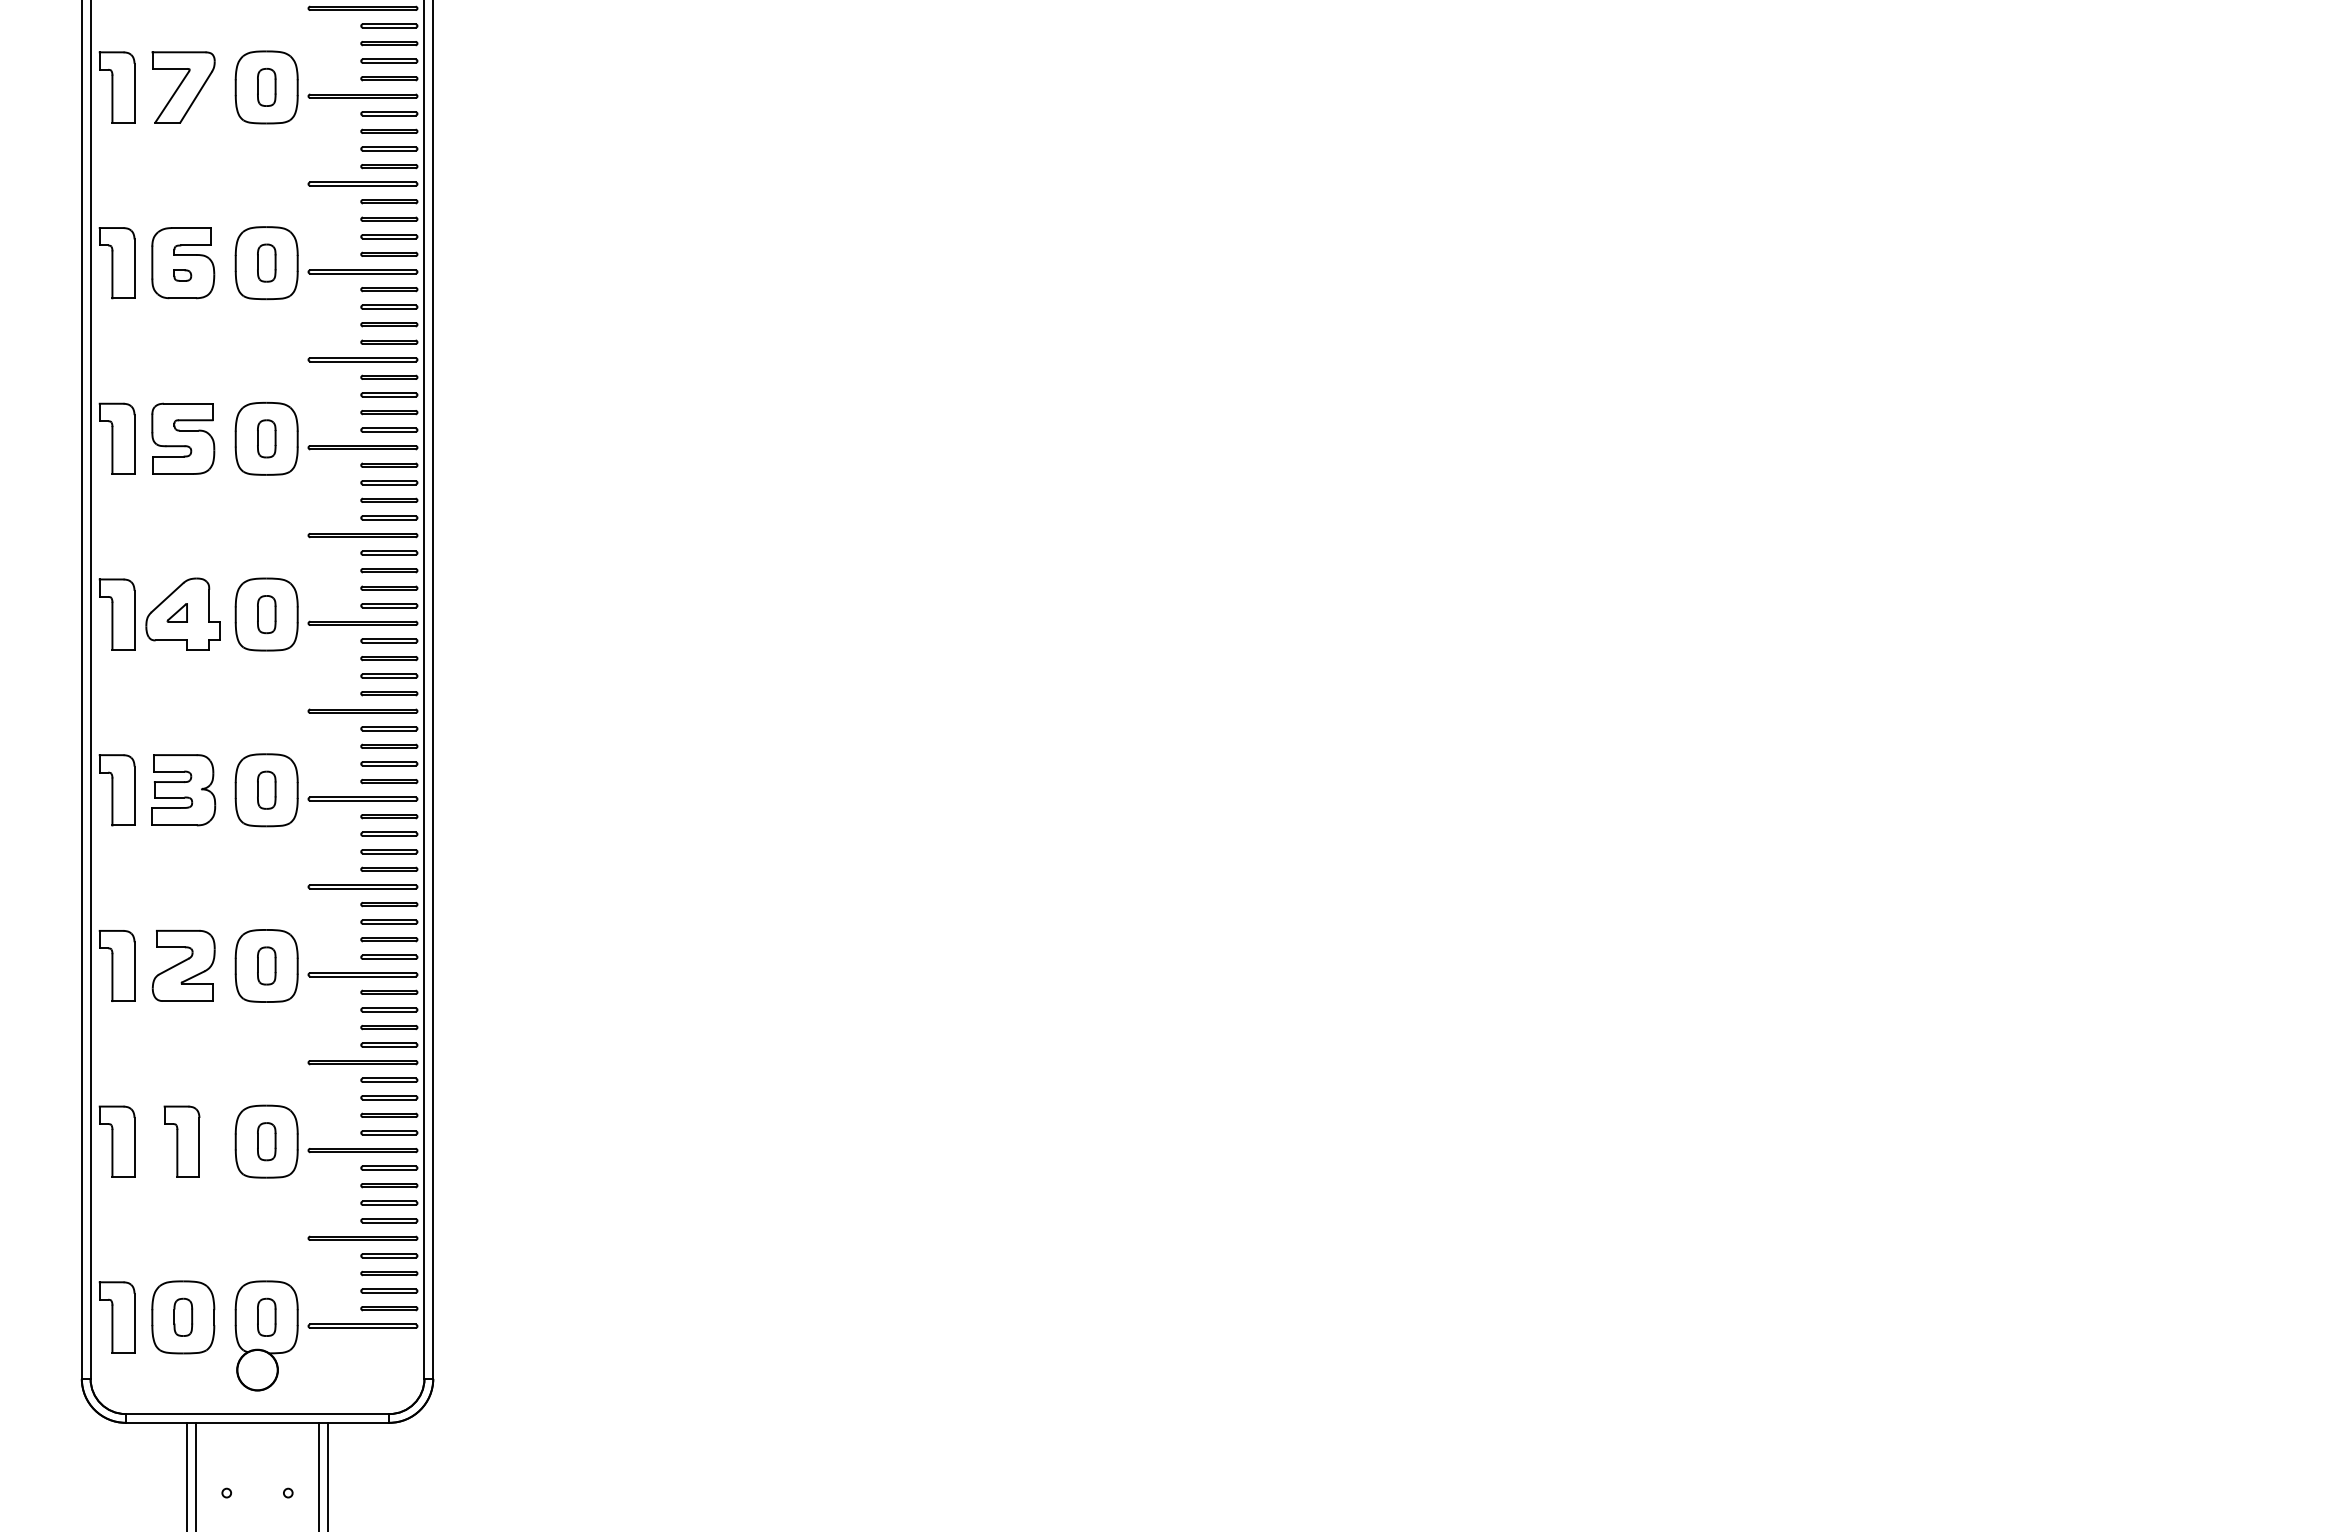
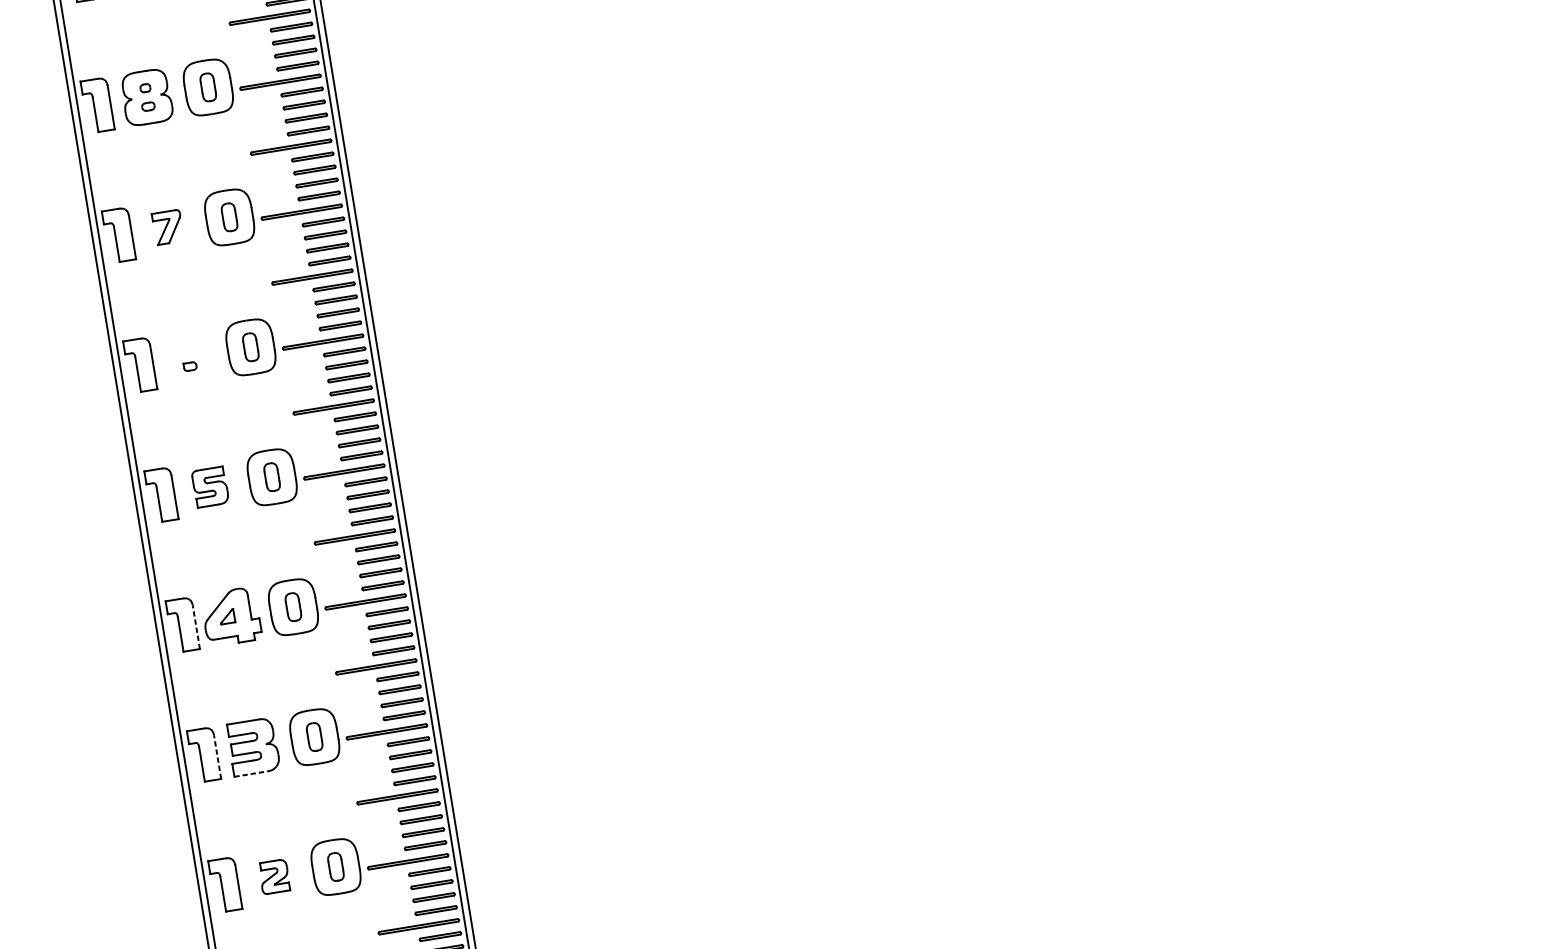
part: (183, 87) -> (168, 227), size x0.6
part: (183, 263) -> (189, 357), removed
part: (183, 438) -> (210, 486), size x0.7
line: (134, 619) -> (196, 626), solid -> dashed
line: (134, 795) -> (217, 756), solid -> dashed
line: (175, 825) -> (251, 774), solid -> dashed
part: (183, 965) -> (274, 876), size x0.6

